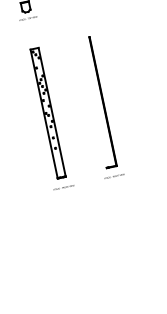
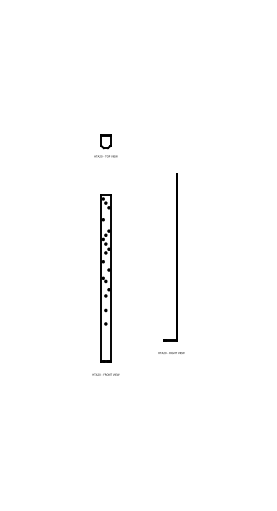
part: (99, 107) -> (171, 263), moved

